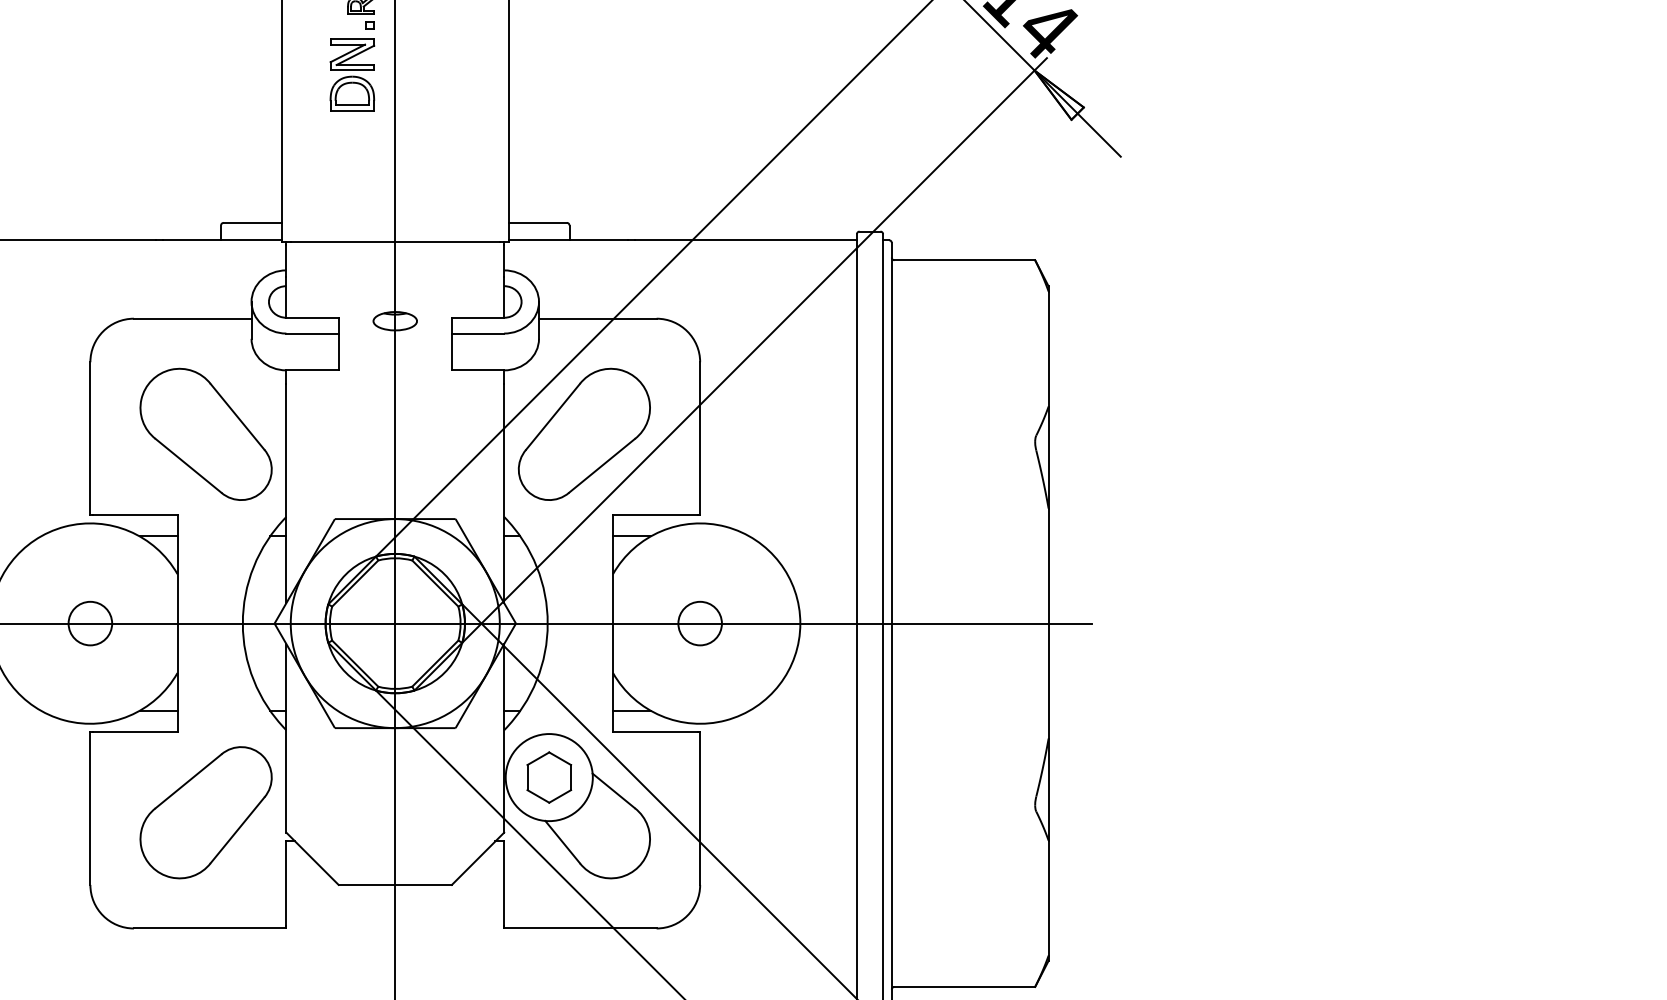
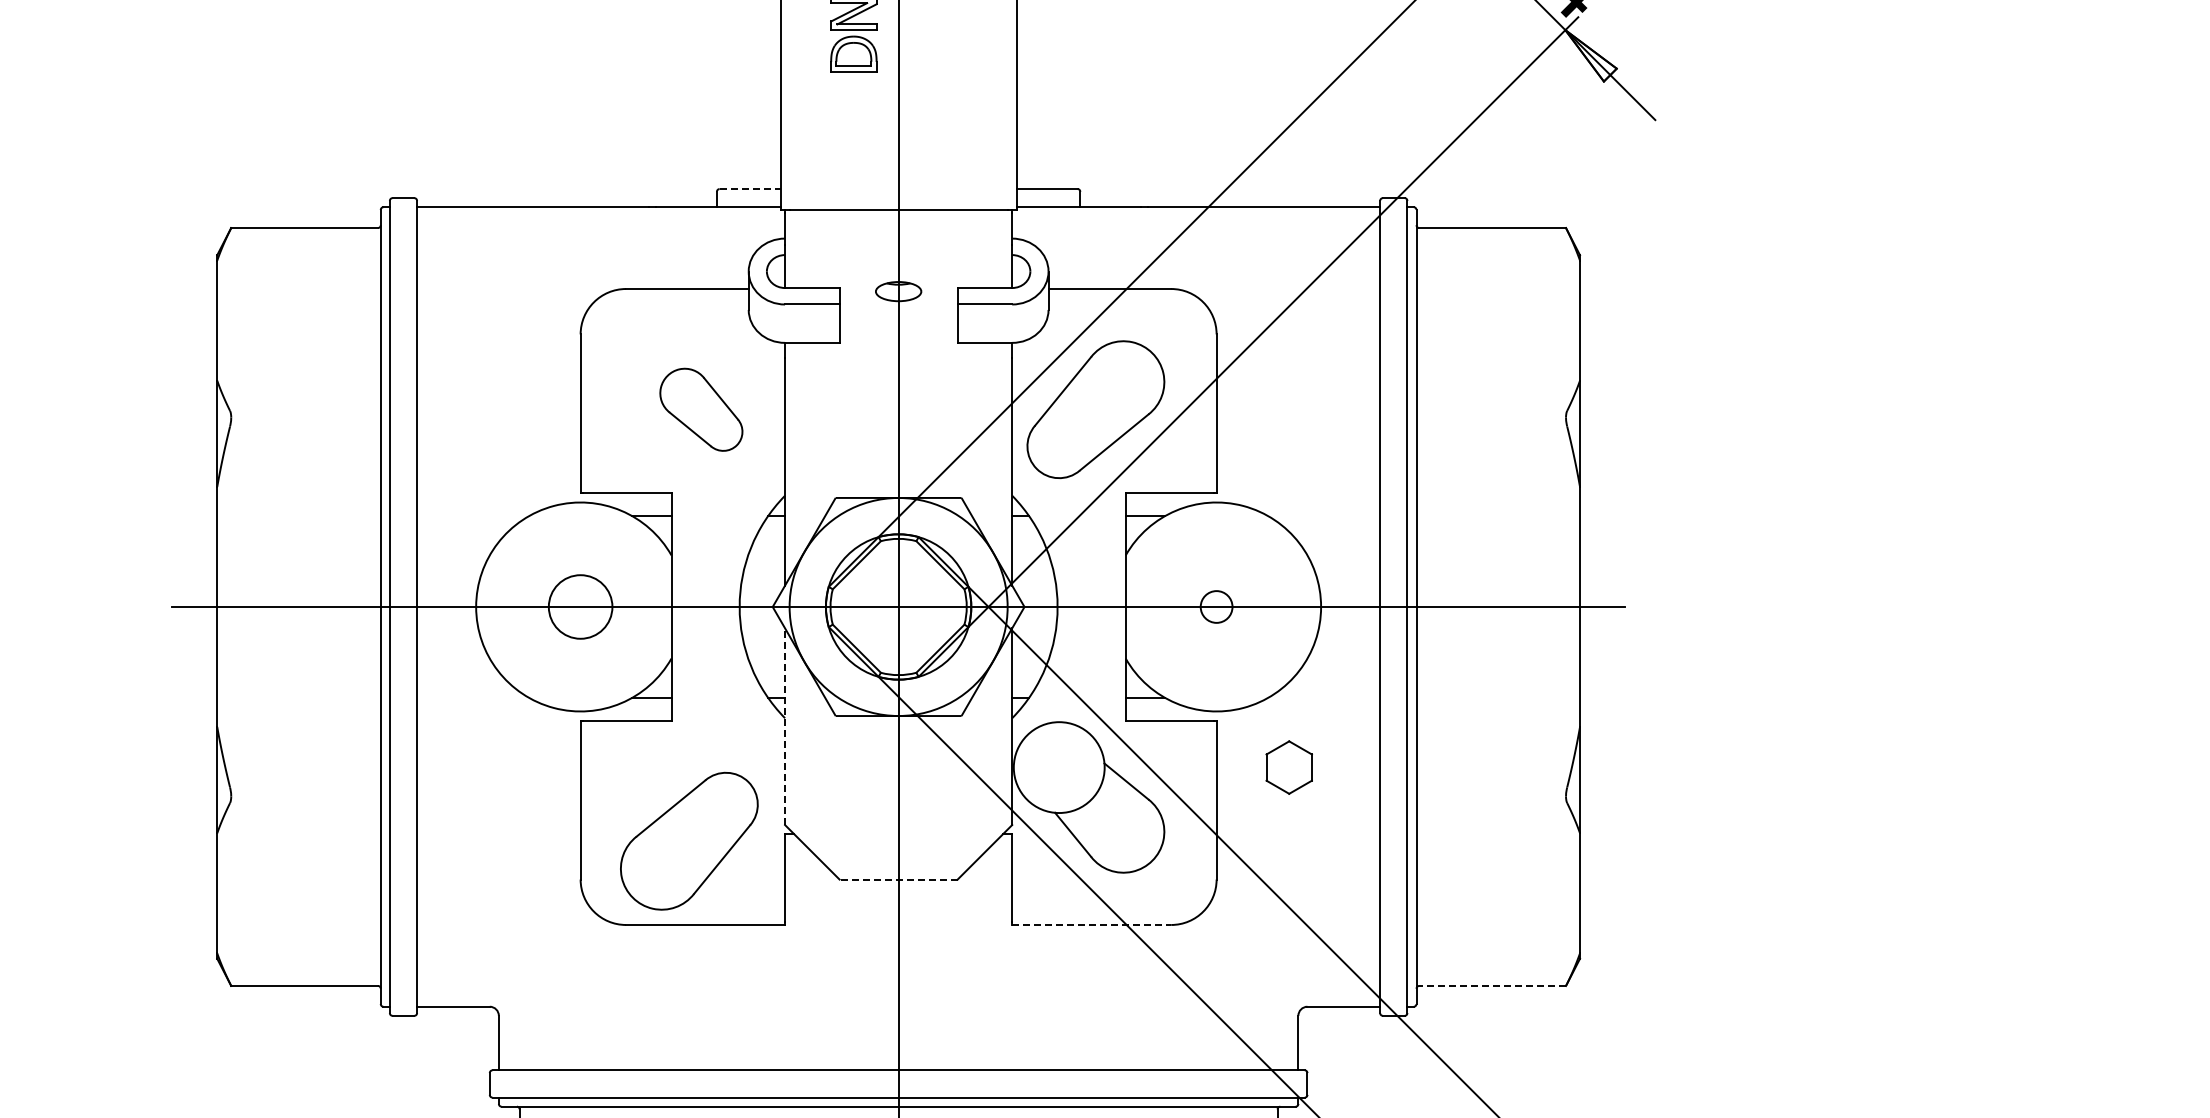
line: (253, 223) -> (750, 189), solid -> dashed
part: (206, 434) -> (701, 409), size x0.6
circle: (90, 623) -> (580, 606), size x1.4
circle: (700, 623) -> (1216, 606), size x0.7
line: (286, 738) -> (785, 726), solid -> dashed
part: (548, 777) -> (1288, 767), moved
part: (206, 812) -> (689, 840), moved
line: (395, 884) -> (898, 879), solid -> dashed
line: (581, 928) -> (1092, 924), solid -> dashed
line: (964, 986) -> (1492, 985), solid -> dashed

